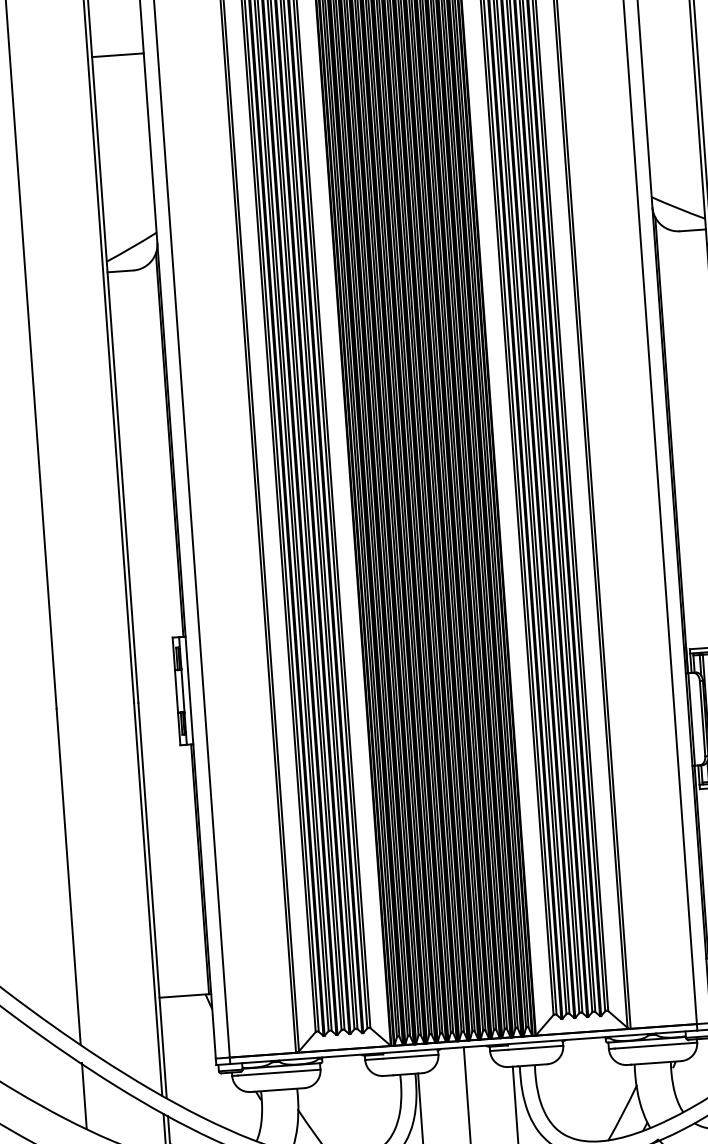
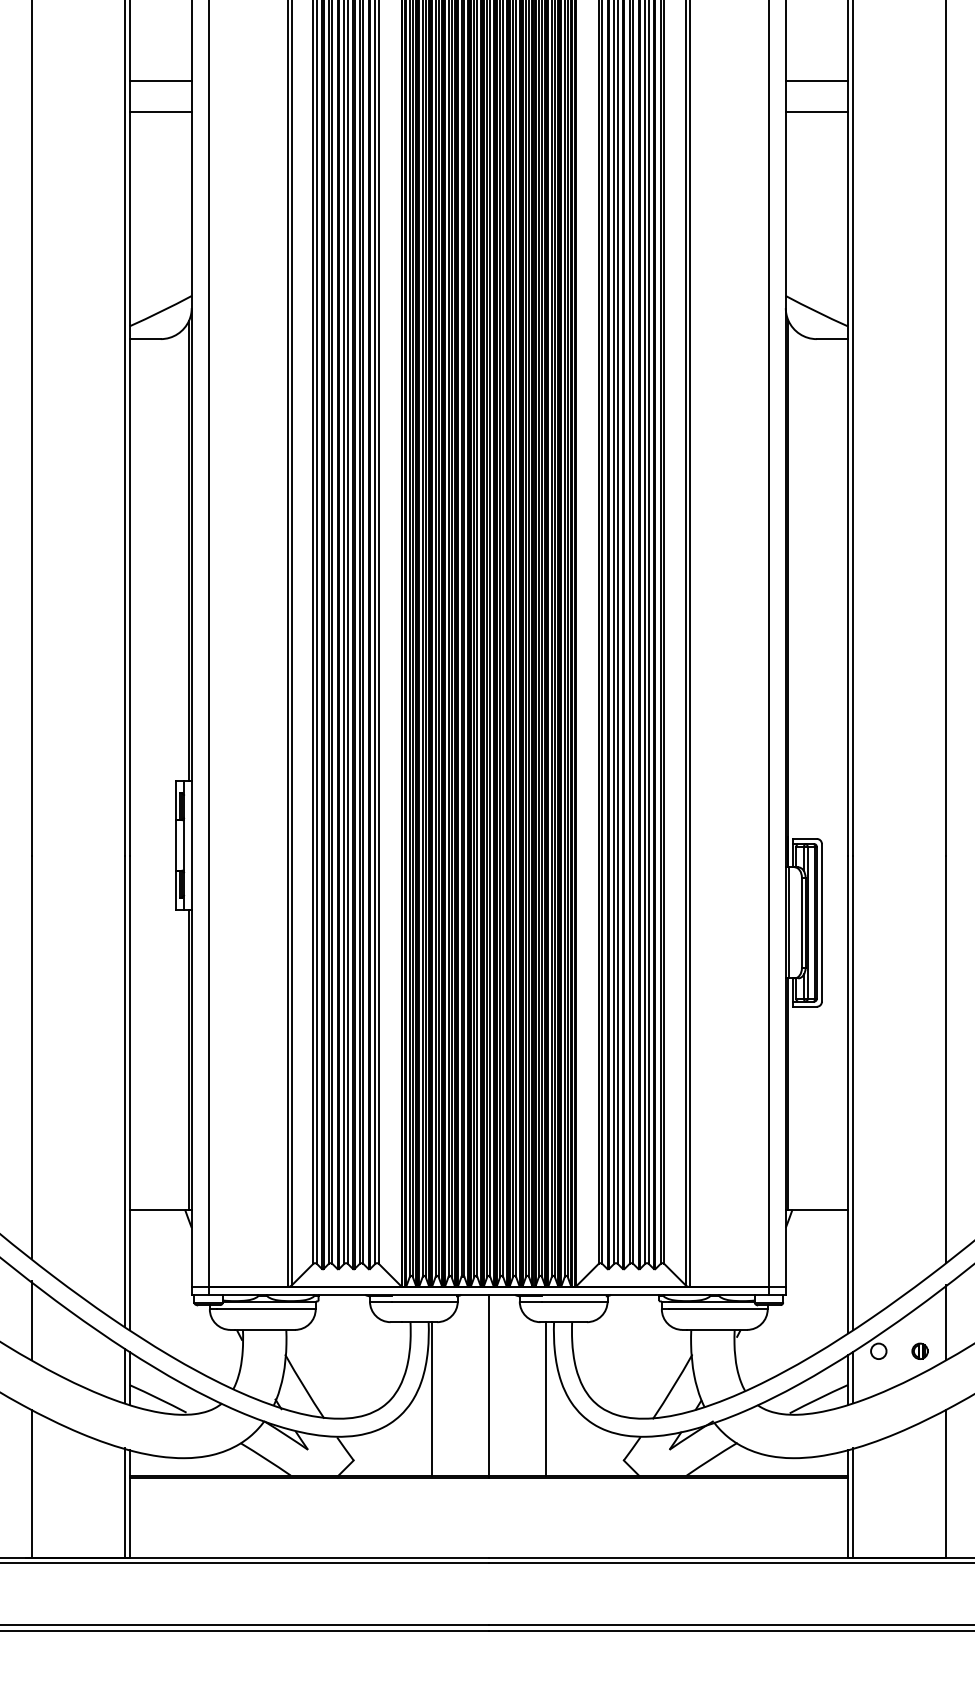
line: (664, 15) -> (816, 80), added
line: (666, 41) -> (816, 111), added
line: (119, 80) -> (160, 111), added

